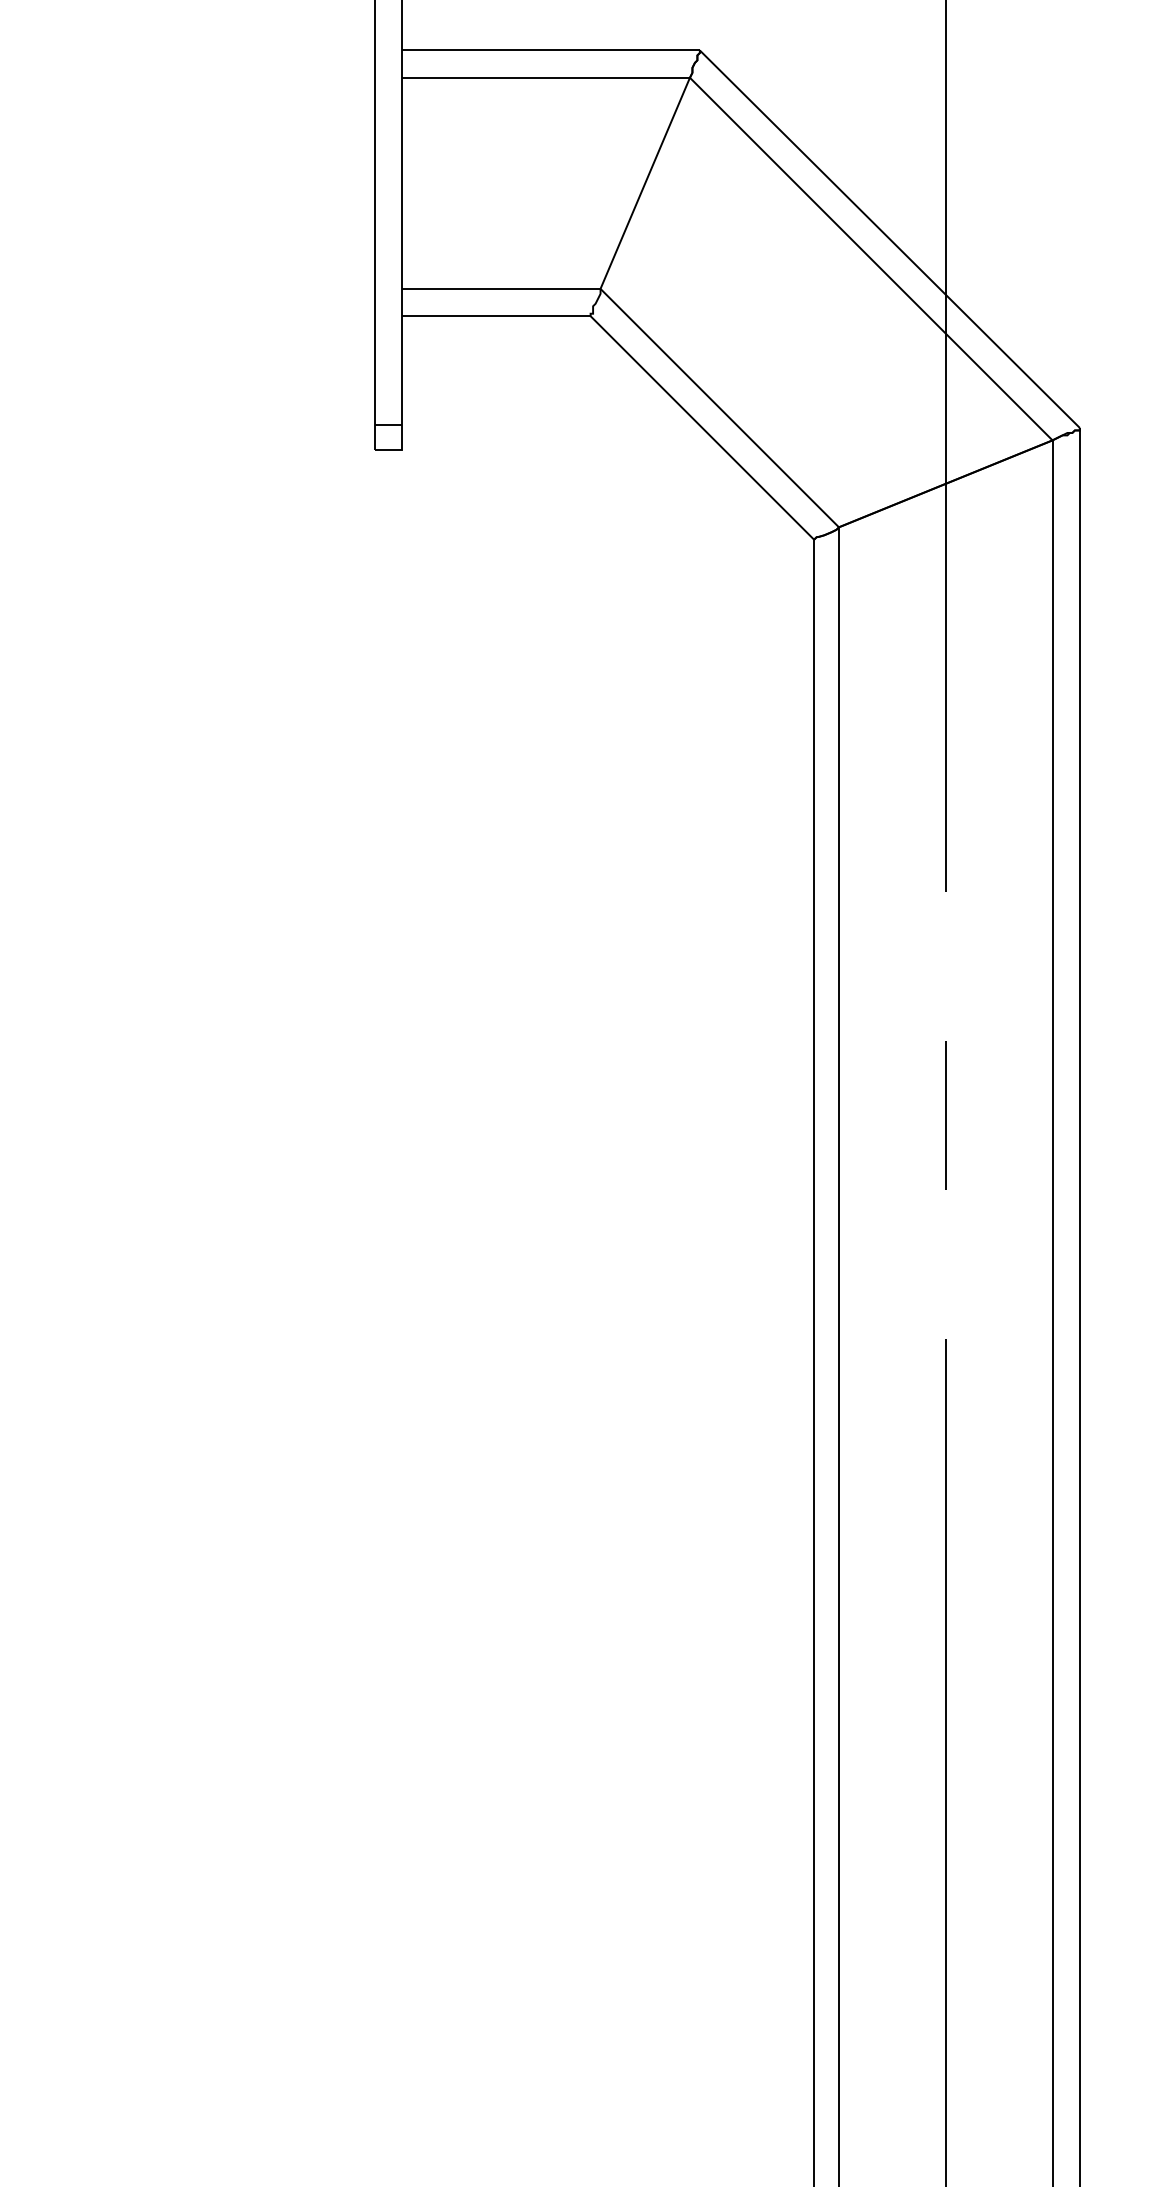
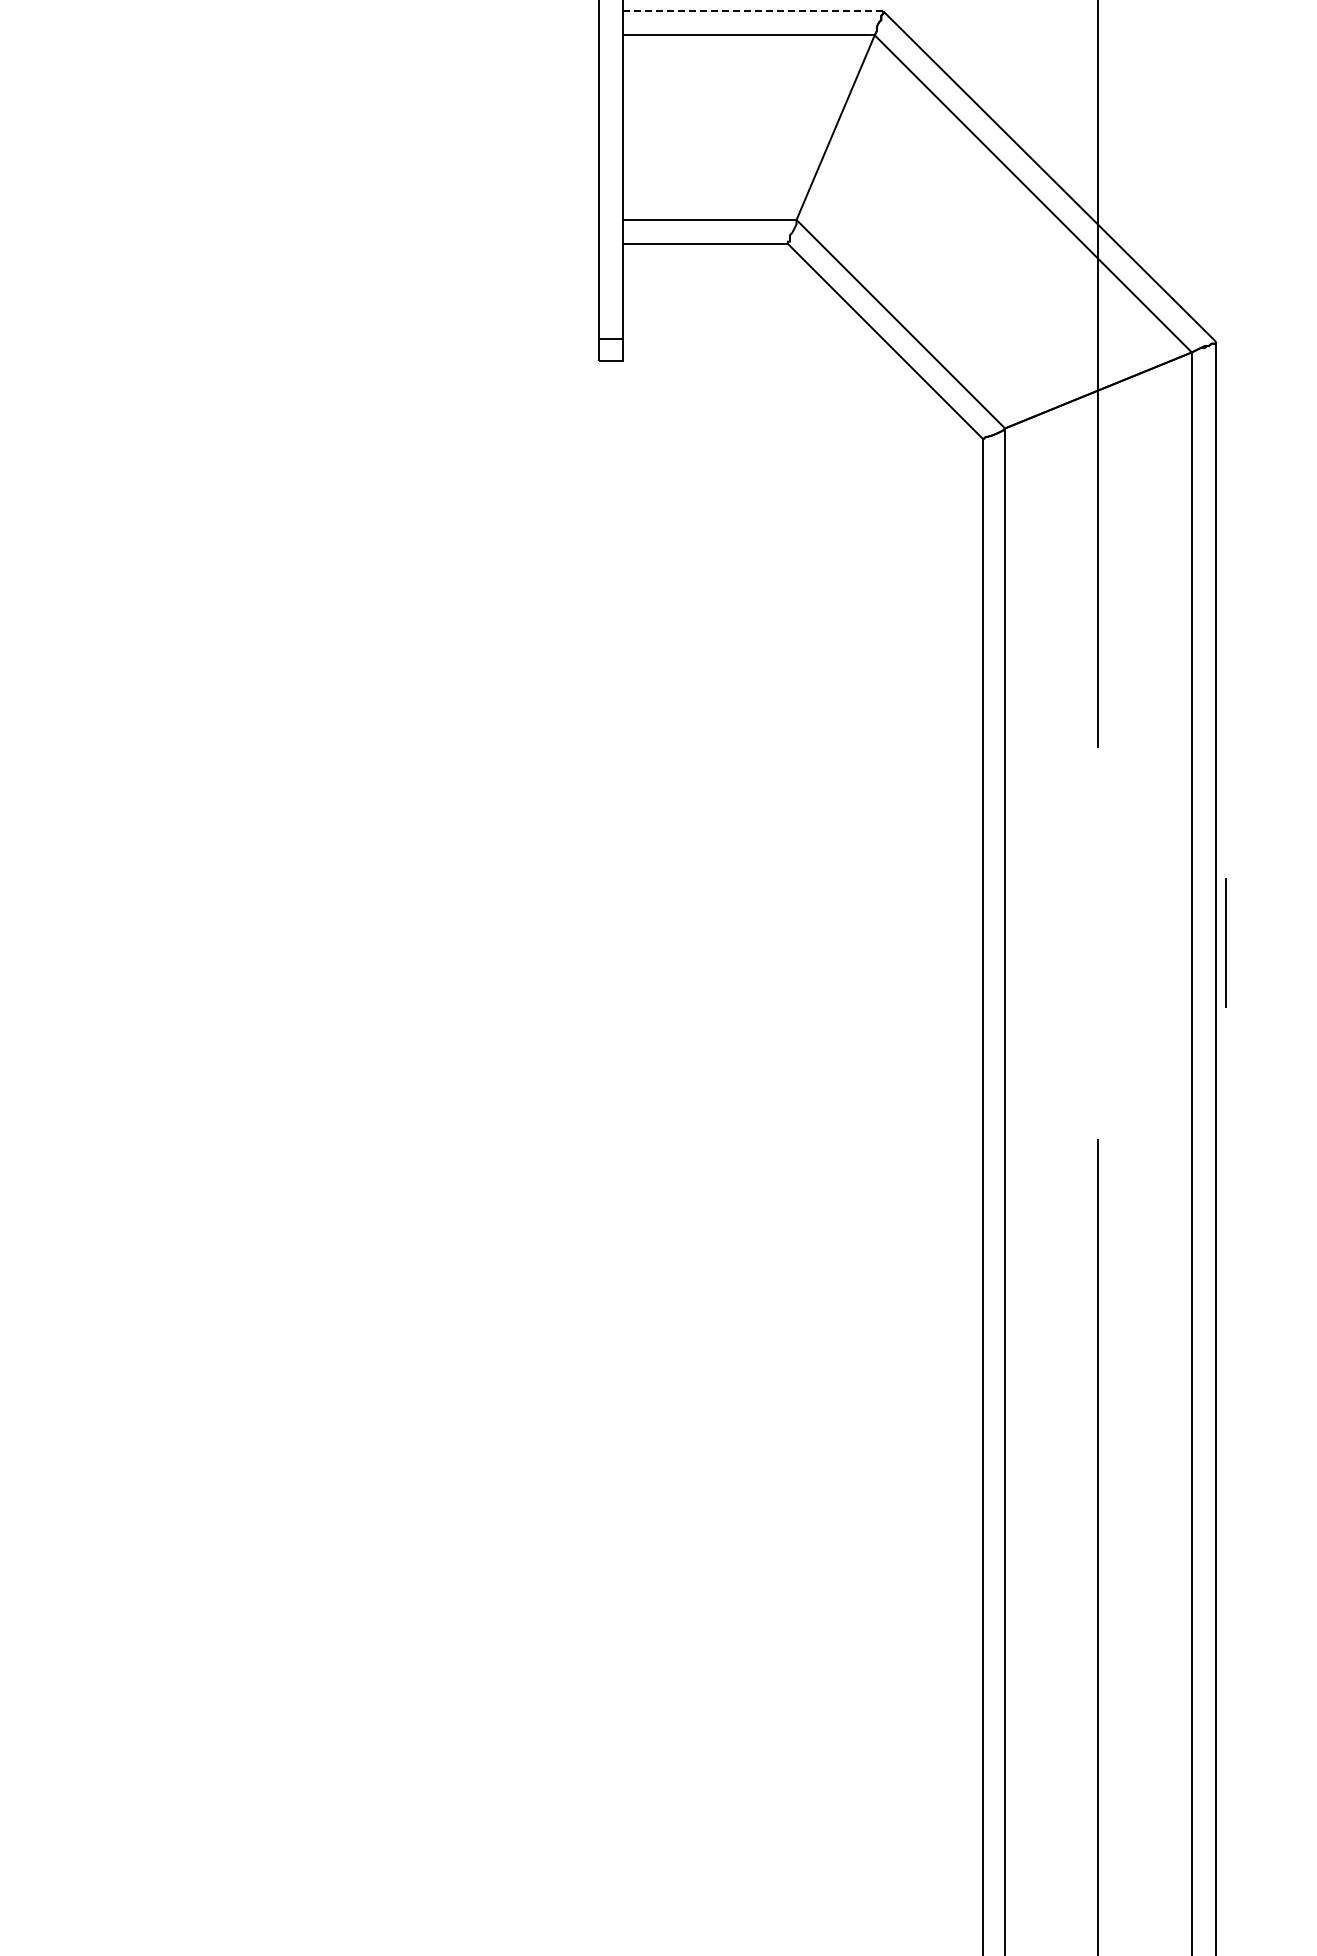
line: (551, 50) -> (753, 11), solid -> dashed
line: (944, 1115) -> (1225, 942), moved

